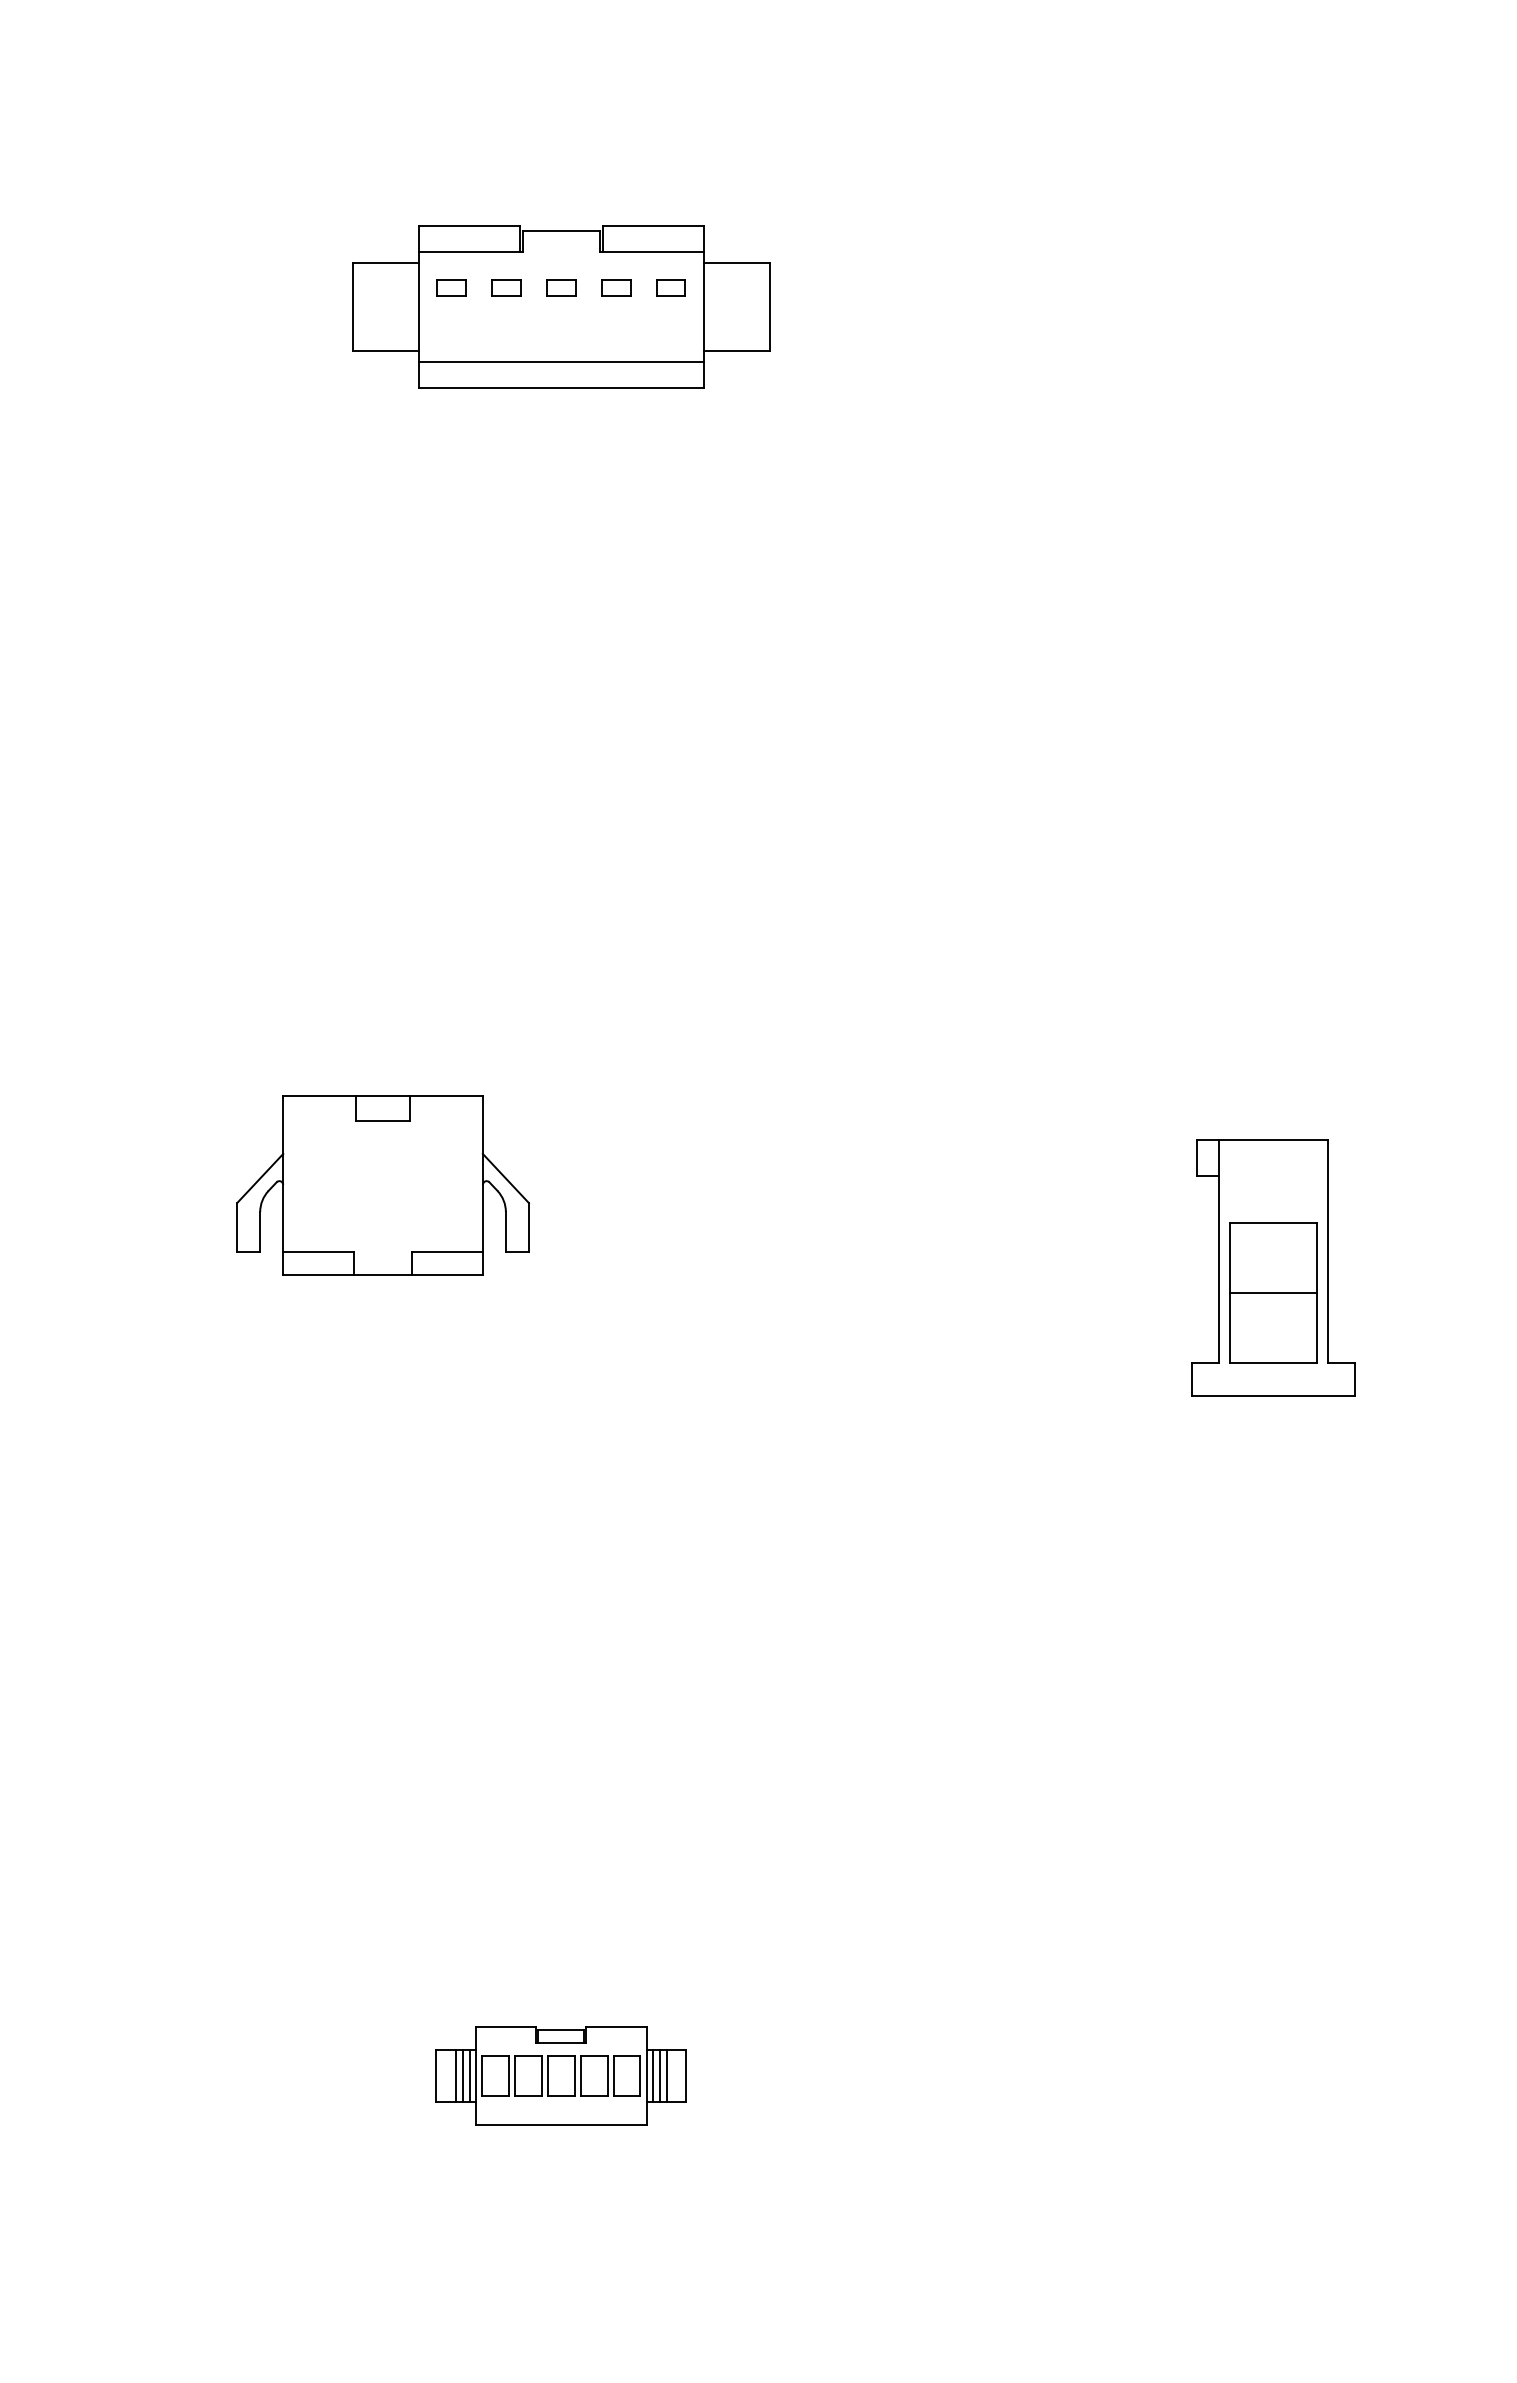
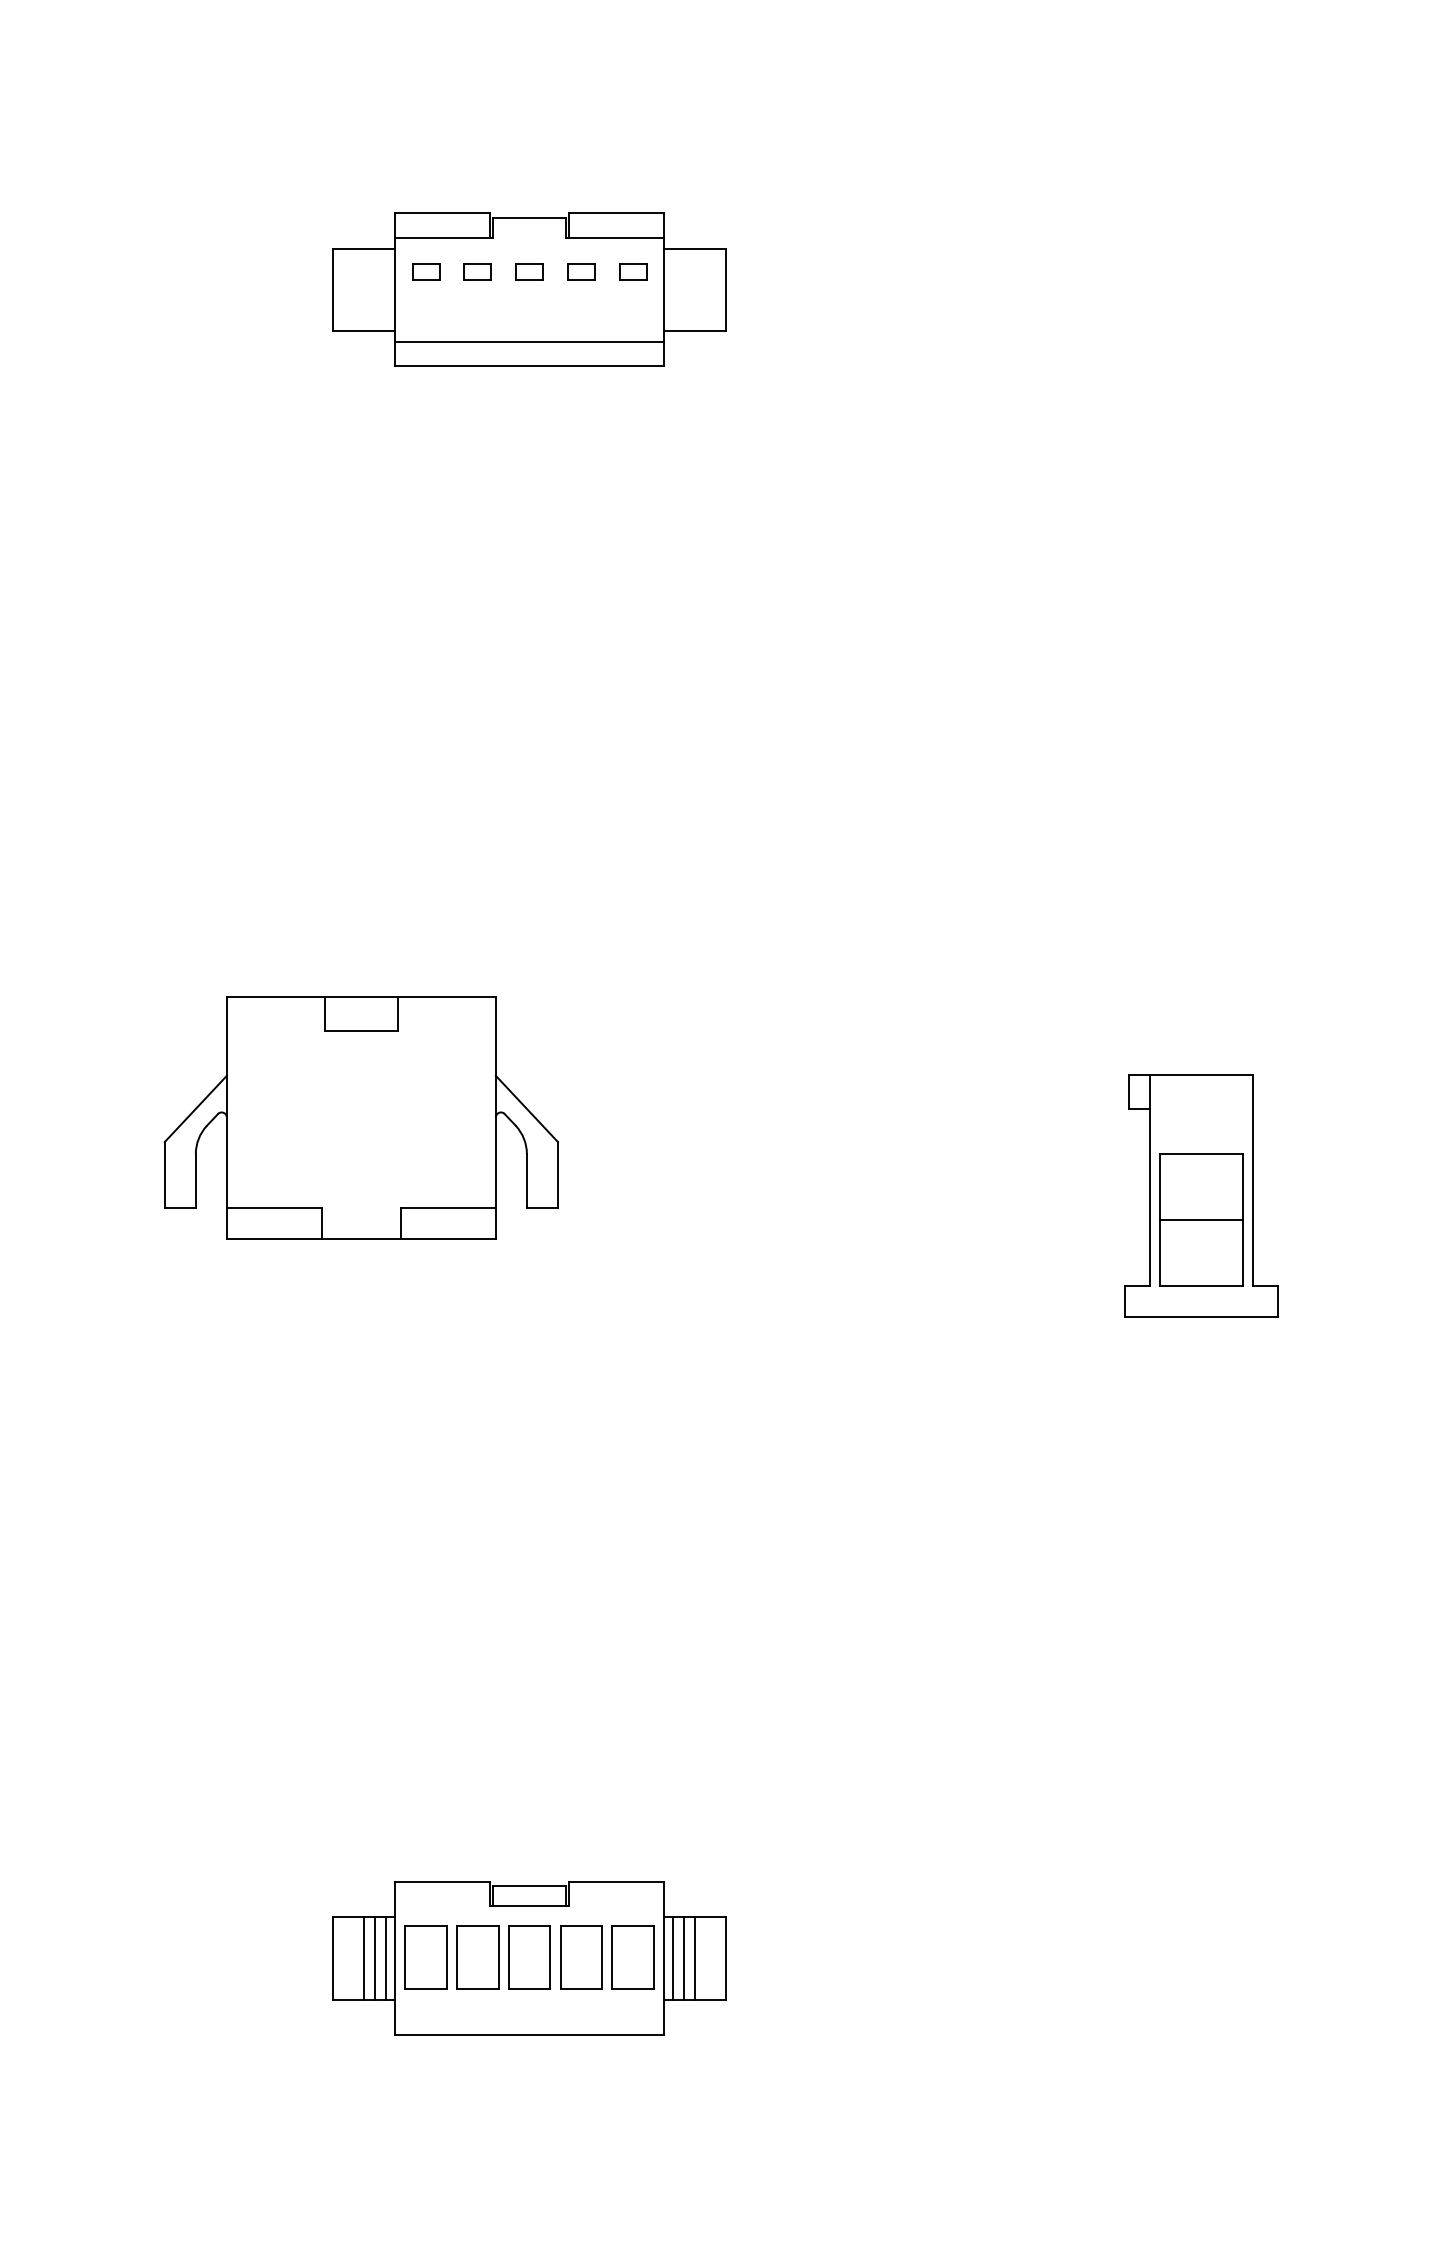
part: (382, 1185) -> (360, 1118), size x1.43
part: (561, 2075) -> (529, 1957), size x1.67

